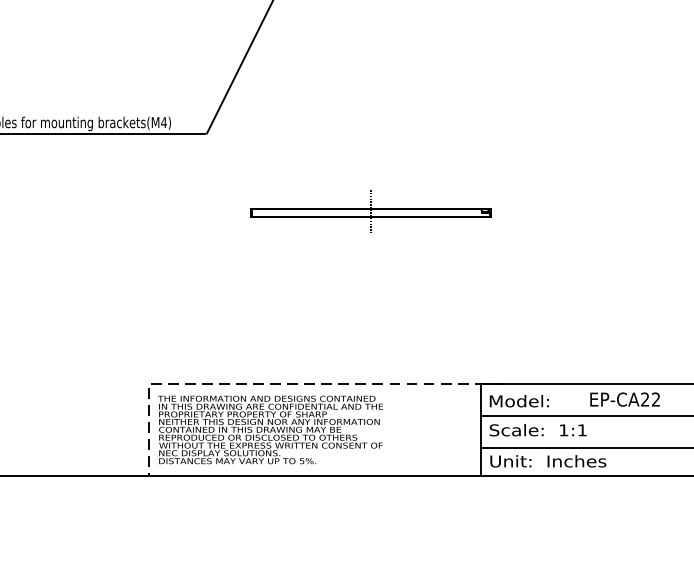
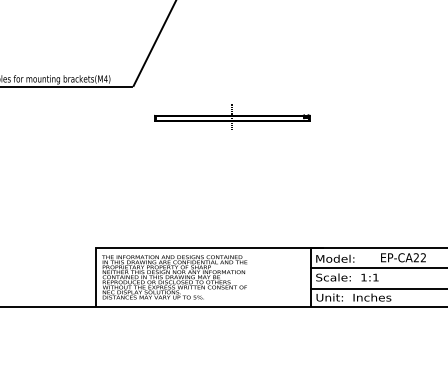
part: (371, 210) -> (232, 116), moved
line: (278, 383) -> (179, 247), dashed -> solid

